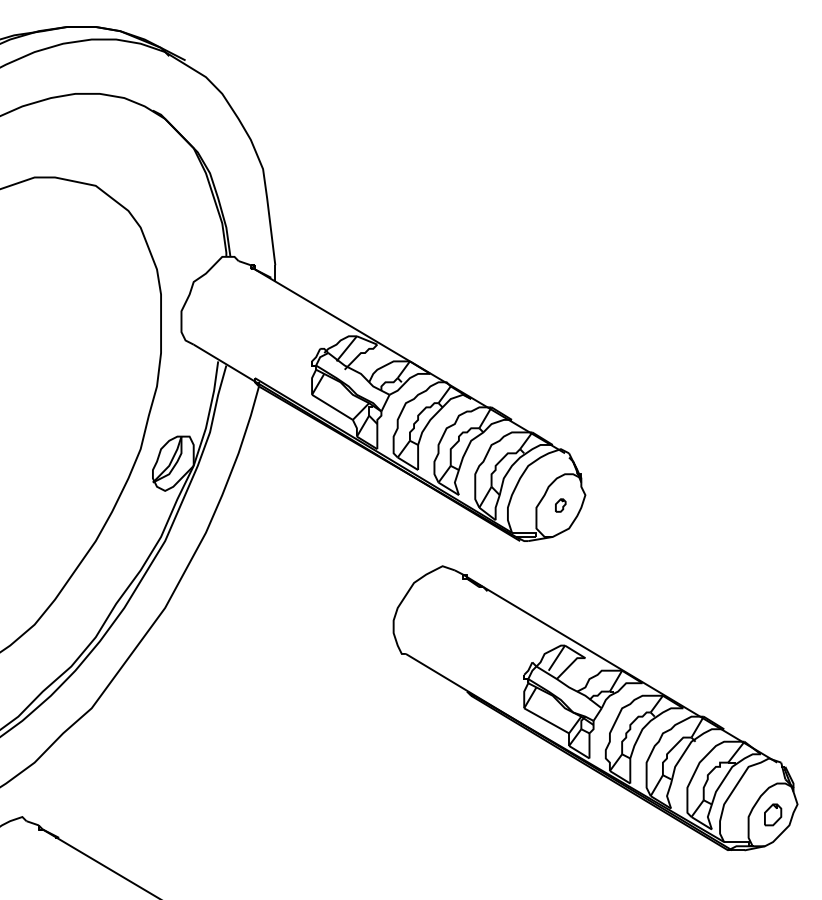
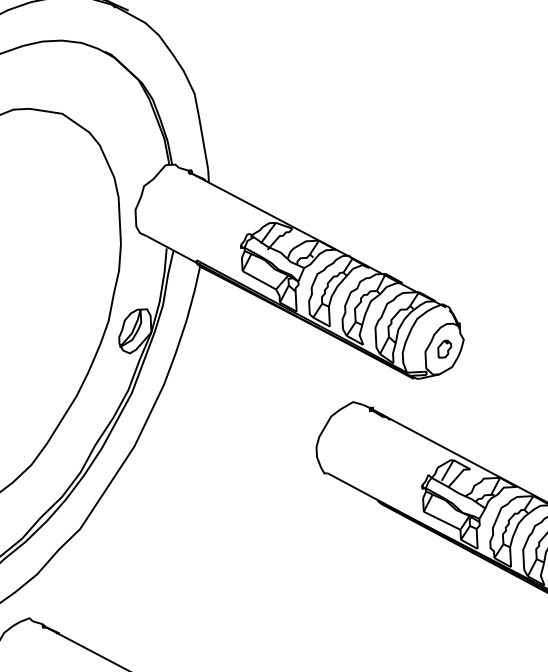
part: (560, 505) -> (444, 349), size x1.67

